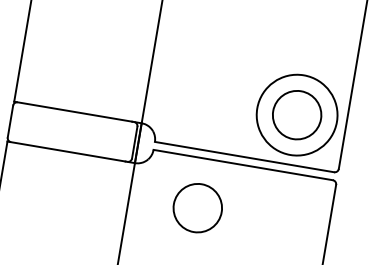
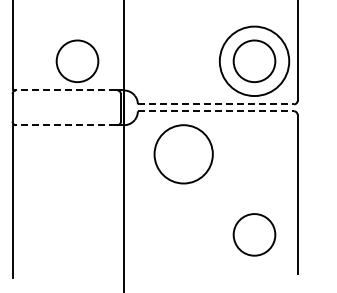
circle: (94, 79) -> (77, 60), added
line: (72, 111) -> (63, 90), solid -> dashed
line: (65, 151) -> (63, 125), solid -> dashed
line: (245, 157) -> (216, 104), solid -> dashed
line: (243, 165) -> (216, 111), solid -> dashed
circle: (197, 208) -> (183, 154), size x1.4

